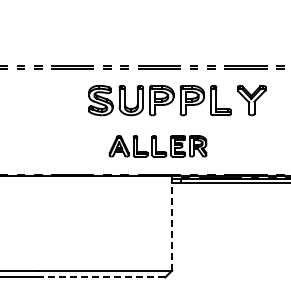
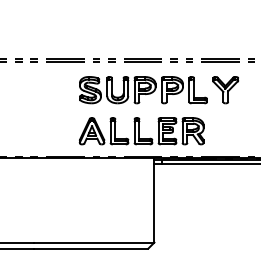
part: (157, 145) -> (141, 130), size x1.43
line: (172, 222) -> (154, 199), dashed -> solid
line: (101, 277) -> (91, 248), dashed -> solid

